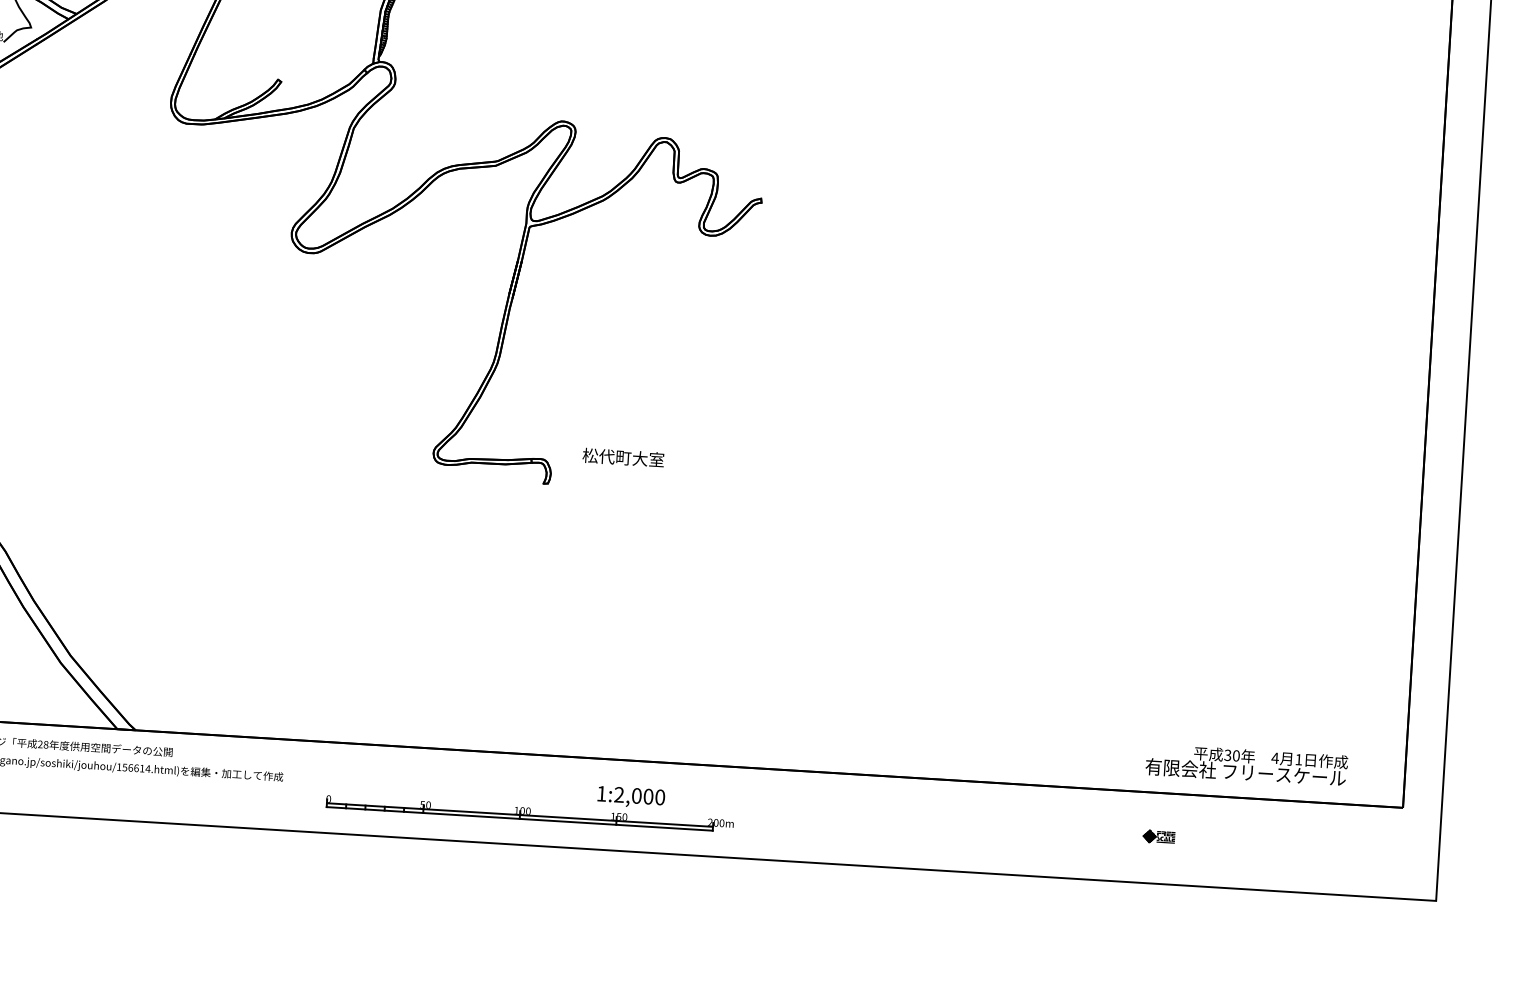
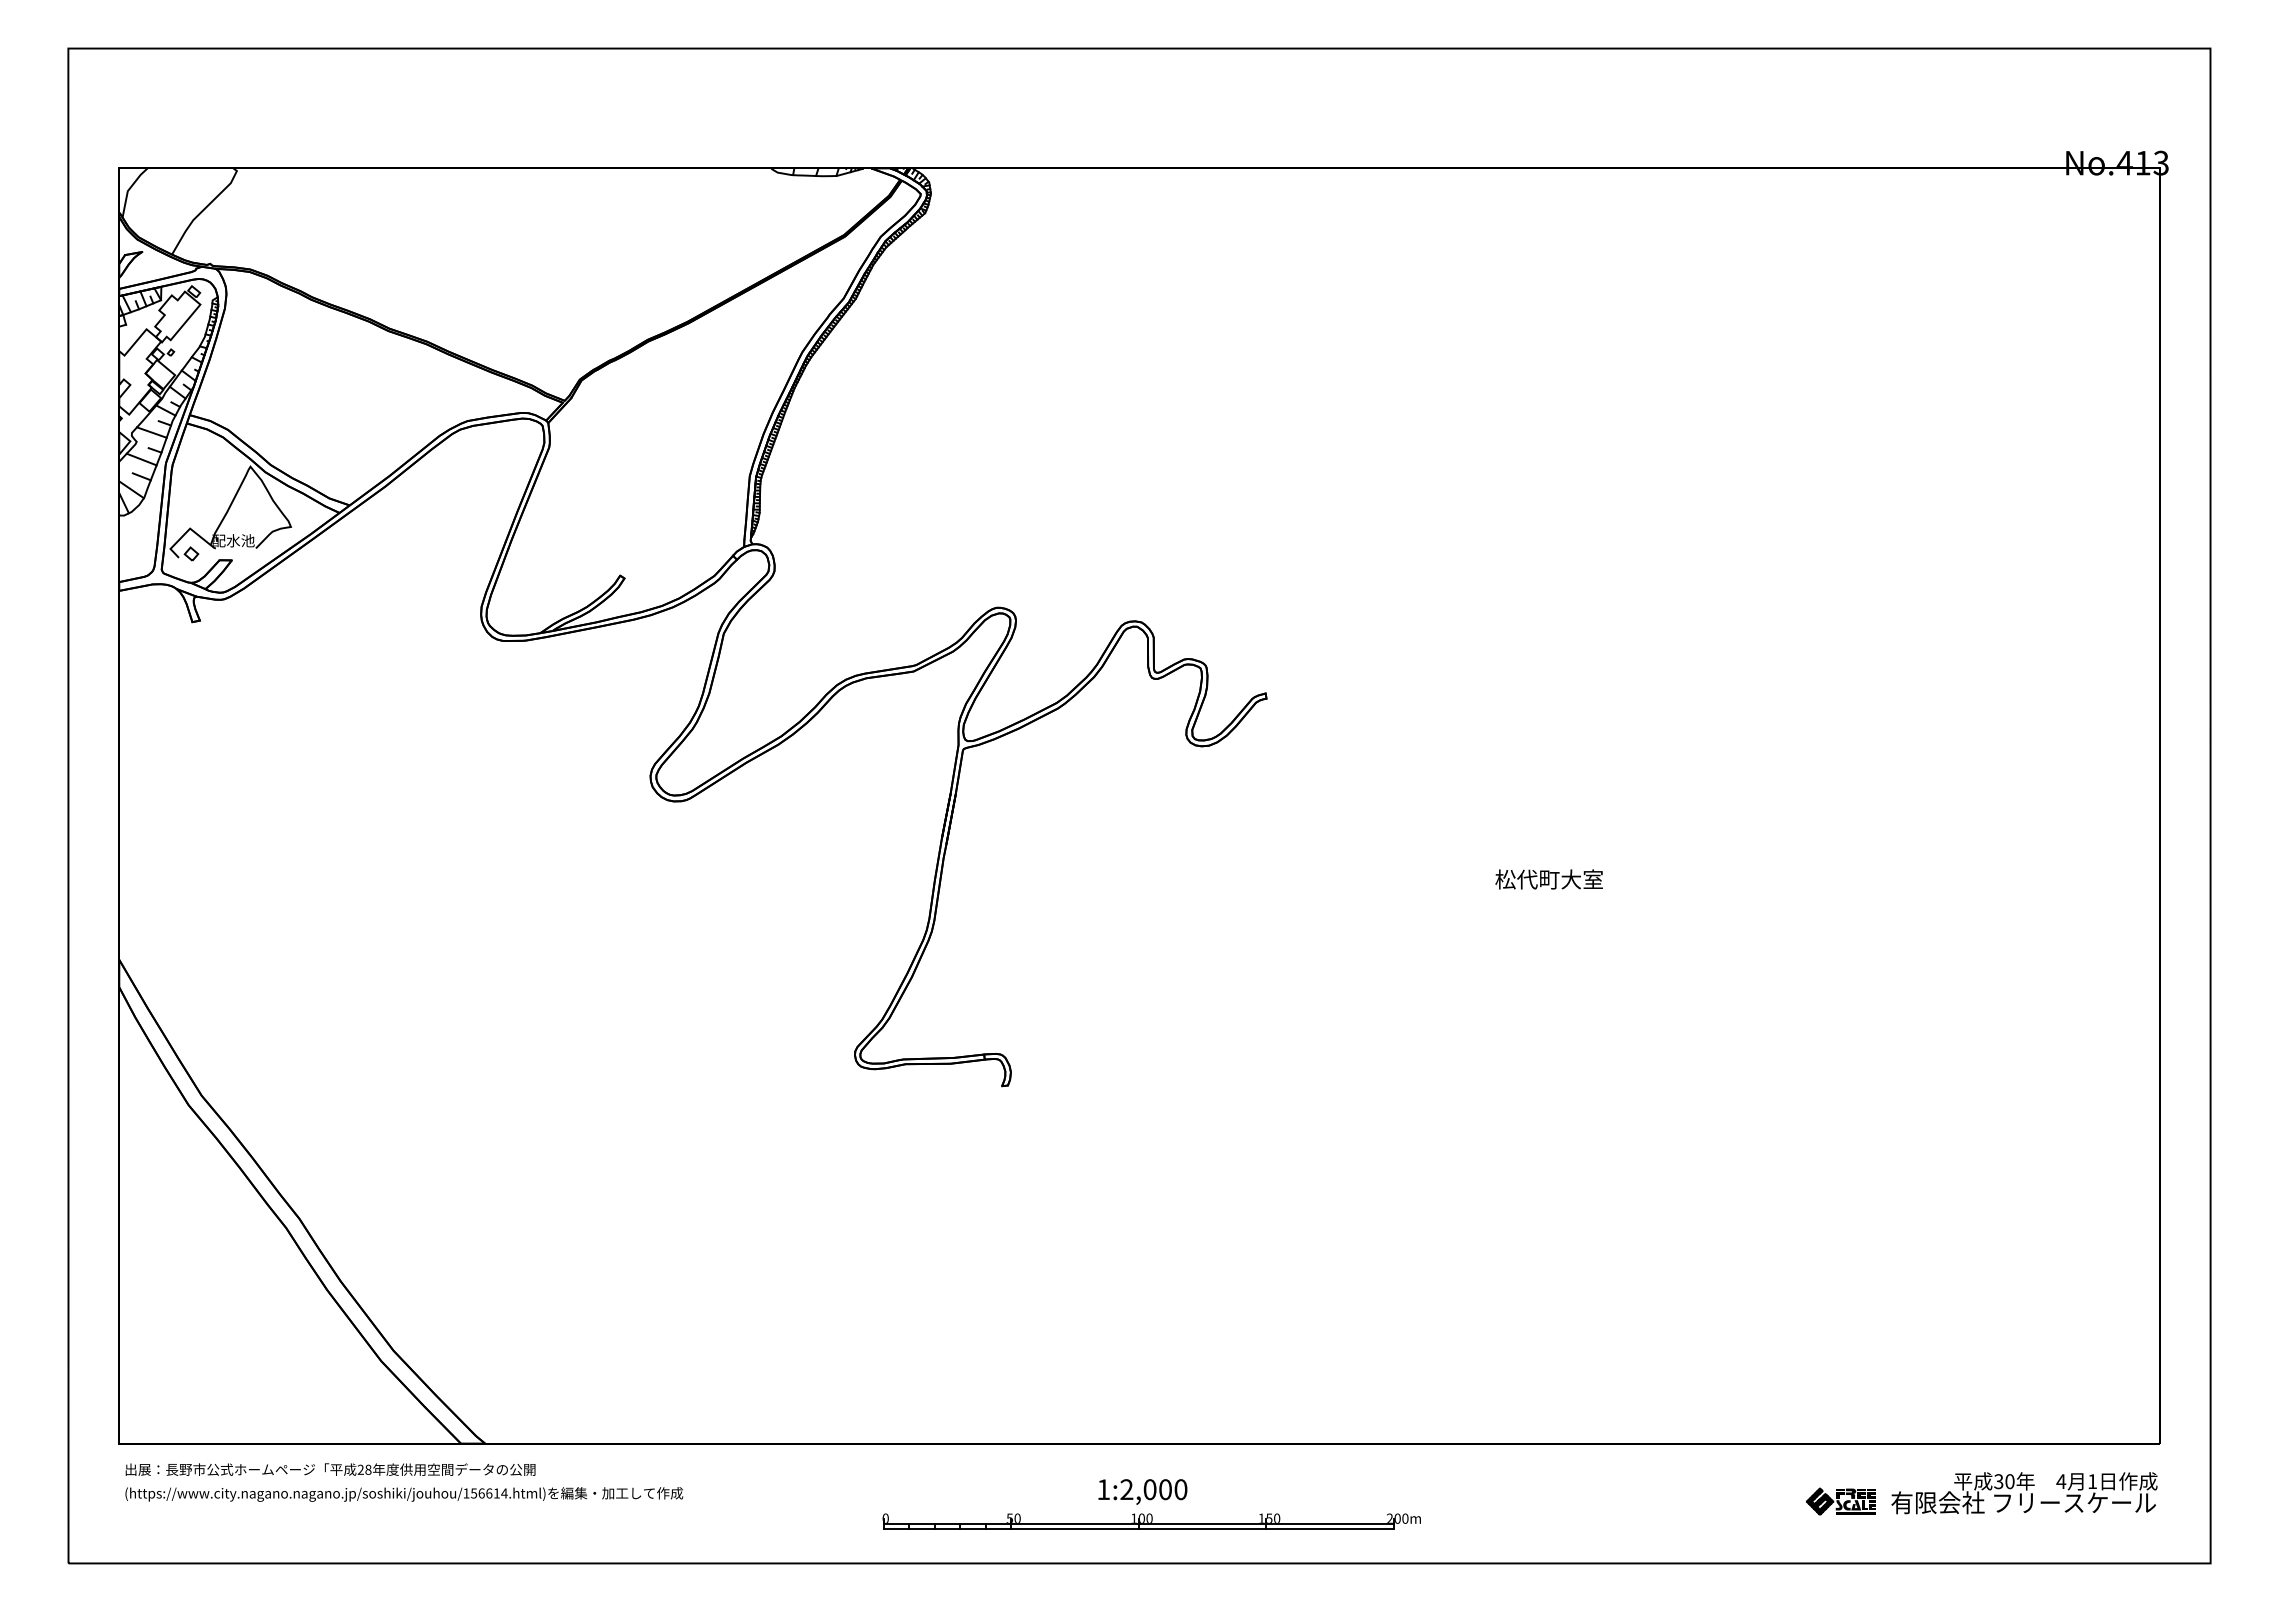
text: (622, 457) -> (1548, 879), moved
text: (1246, 765) -> (2024, 1493), moved
part: (529, 813) -> (1151, 1521), moved
part: (1158, 836) -> (1840, 1501), size x1.67

